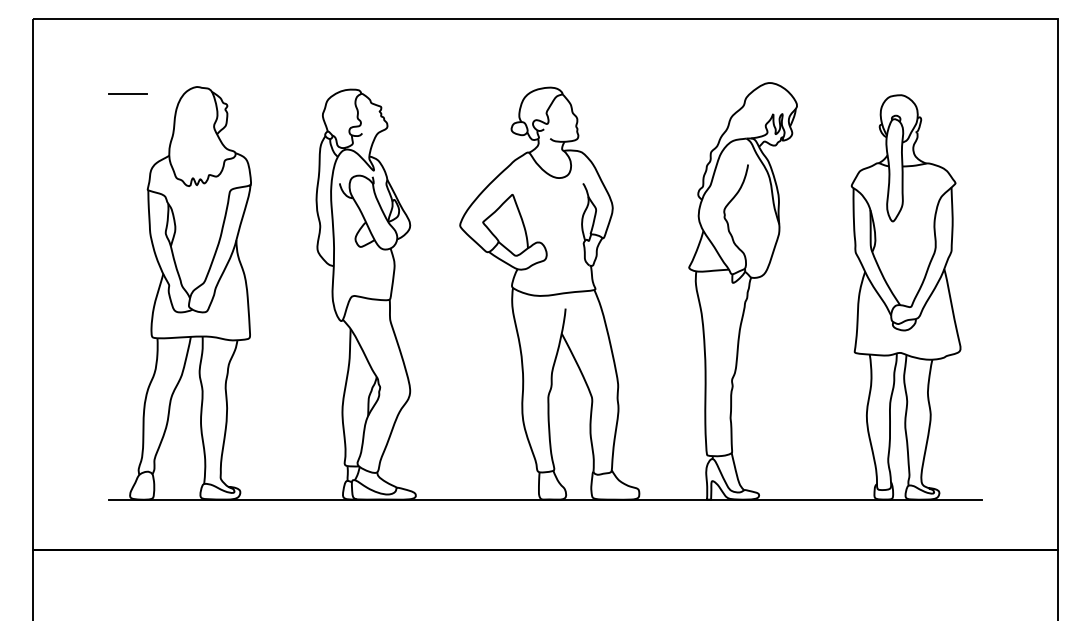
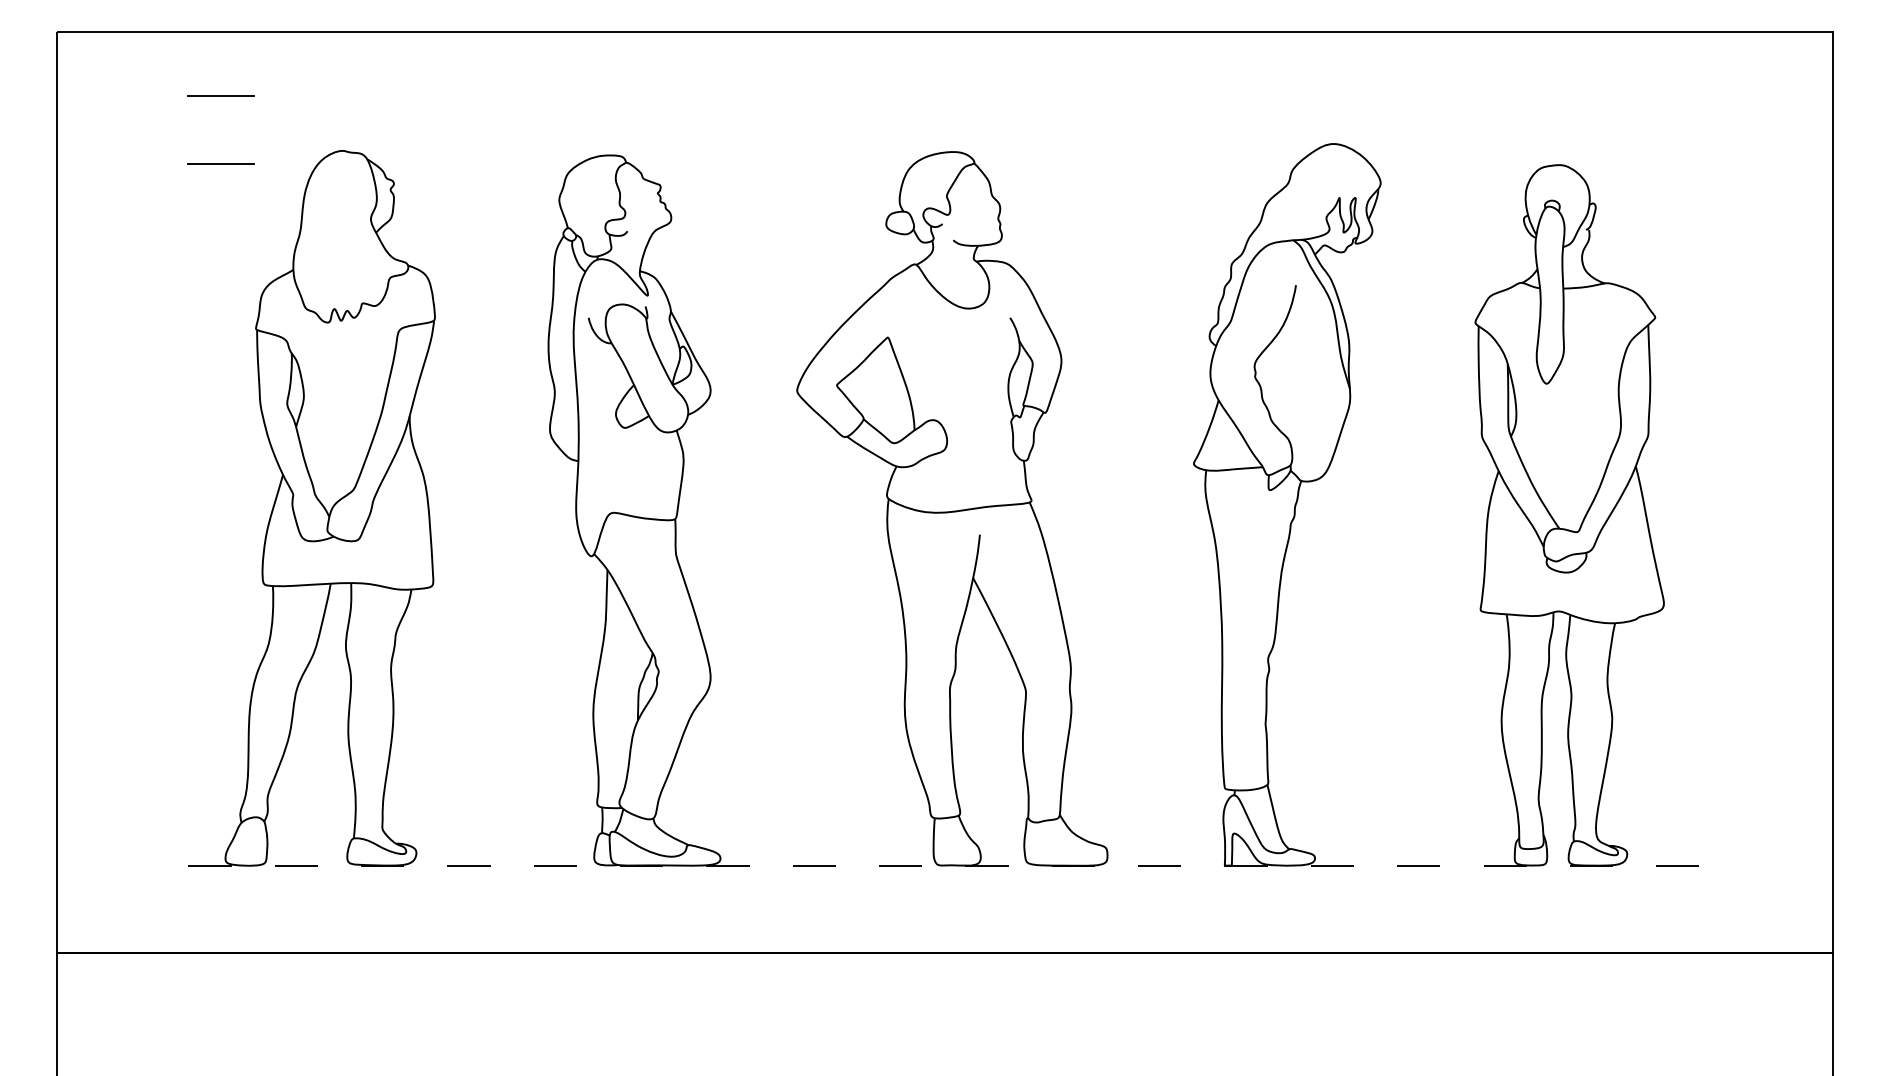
line: (127, 54) -> (220, 94), added
line: (545, 499) -> (945, 865), solid -> dashed

